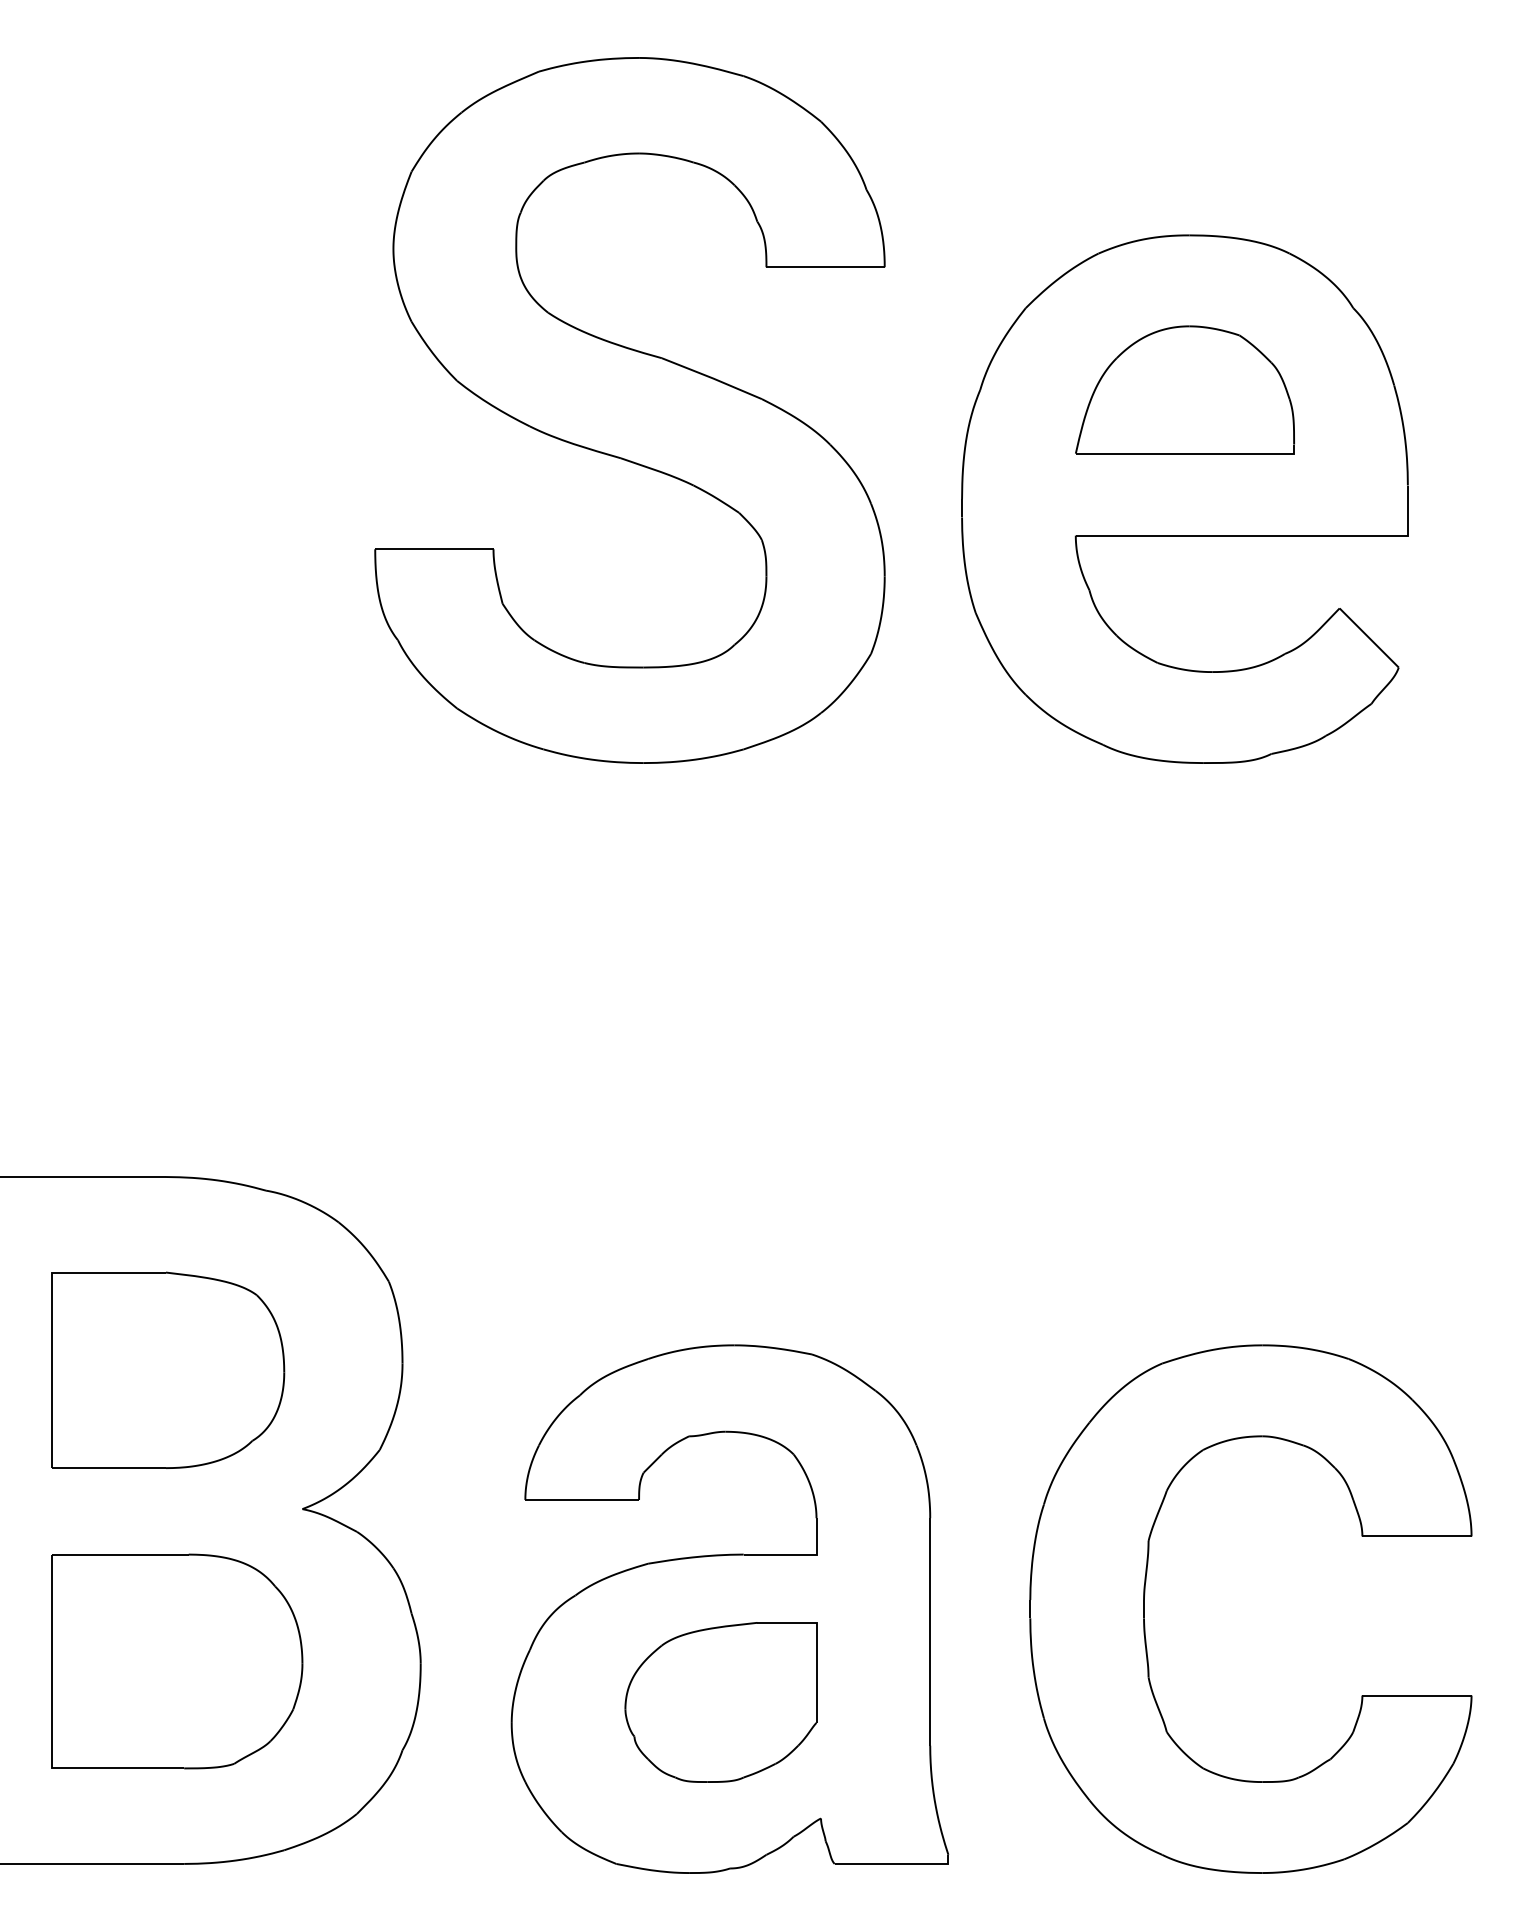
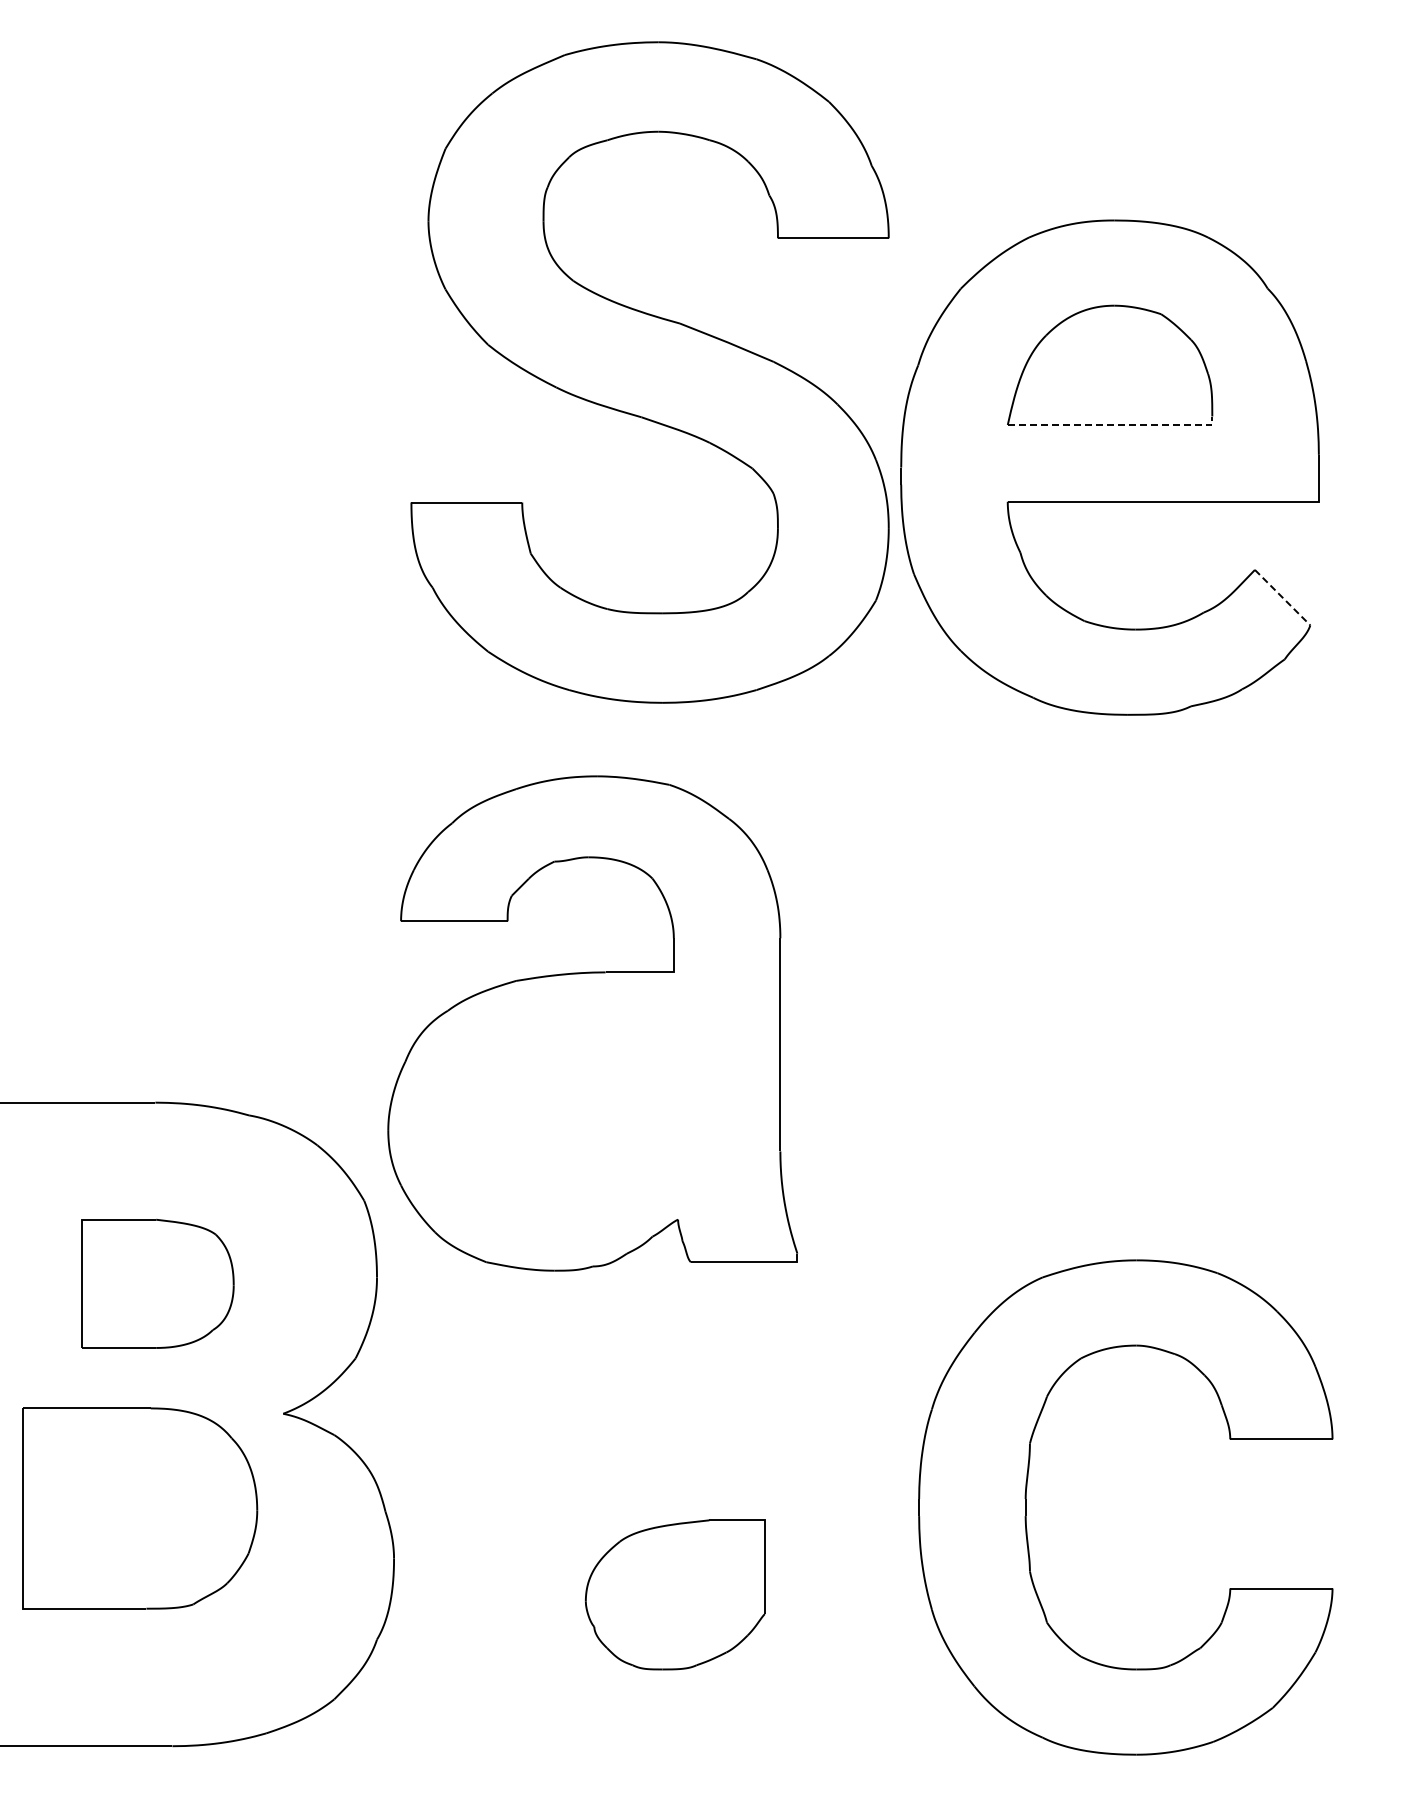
part: (629, 410) -> (649, 372), moved
line: (1190, 454) -> (1115, 425), solid -> dashed
line: (1369, 638) -> (1282, 598), solid -> dashed
part: (168, 1370) -> (157, 1283), size x0.7
part: (729, 1609) -> (592, 1023), moved
part: (1144, 1609) -> (1026, 1507), moved
part: (177, 1661) -> (140, 1508), moved

